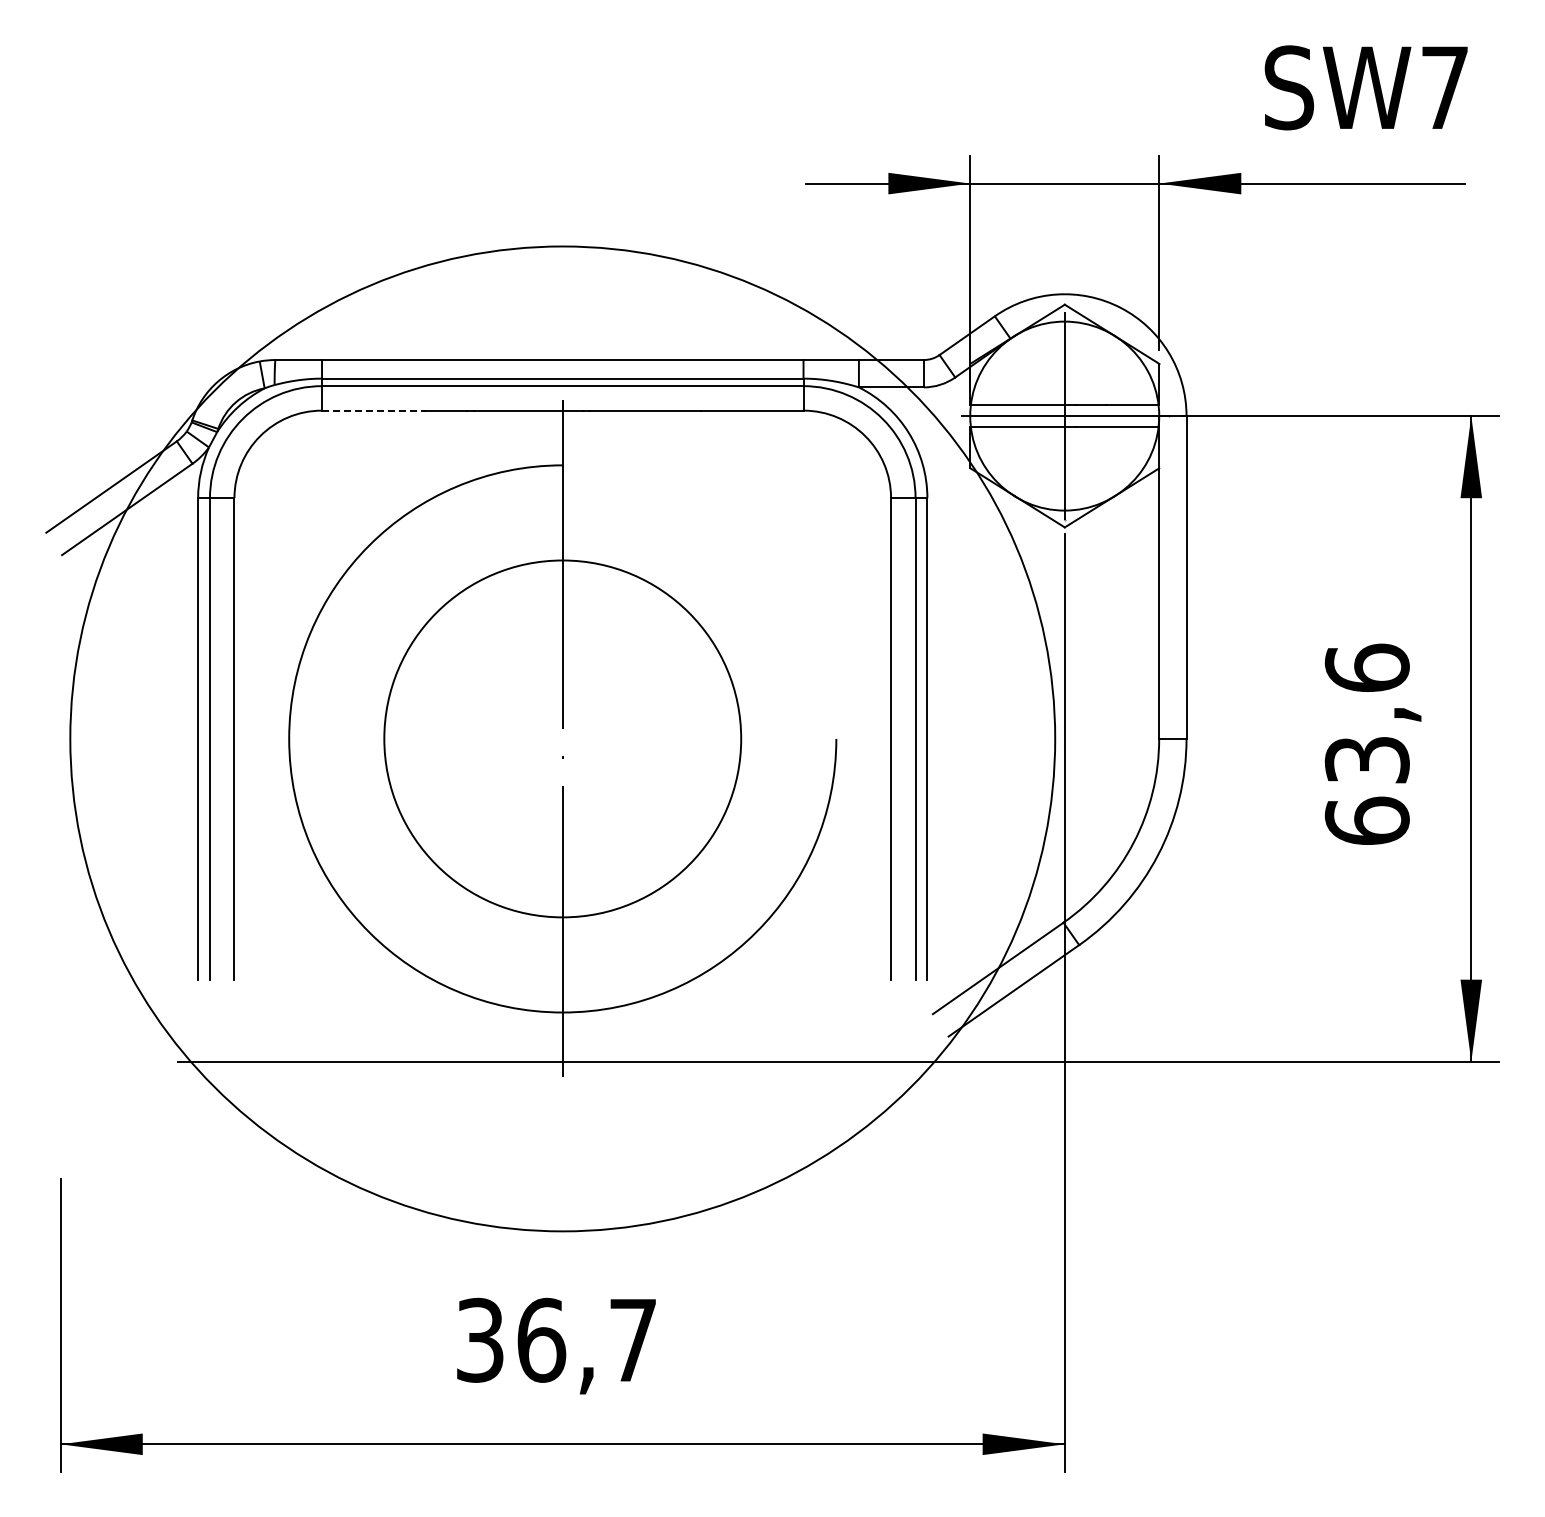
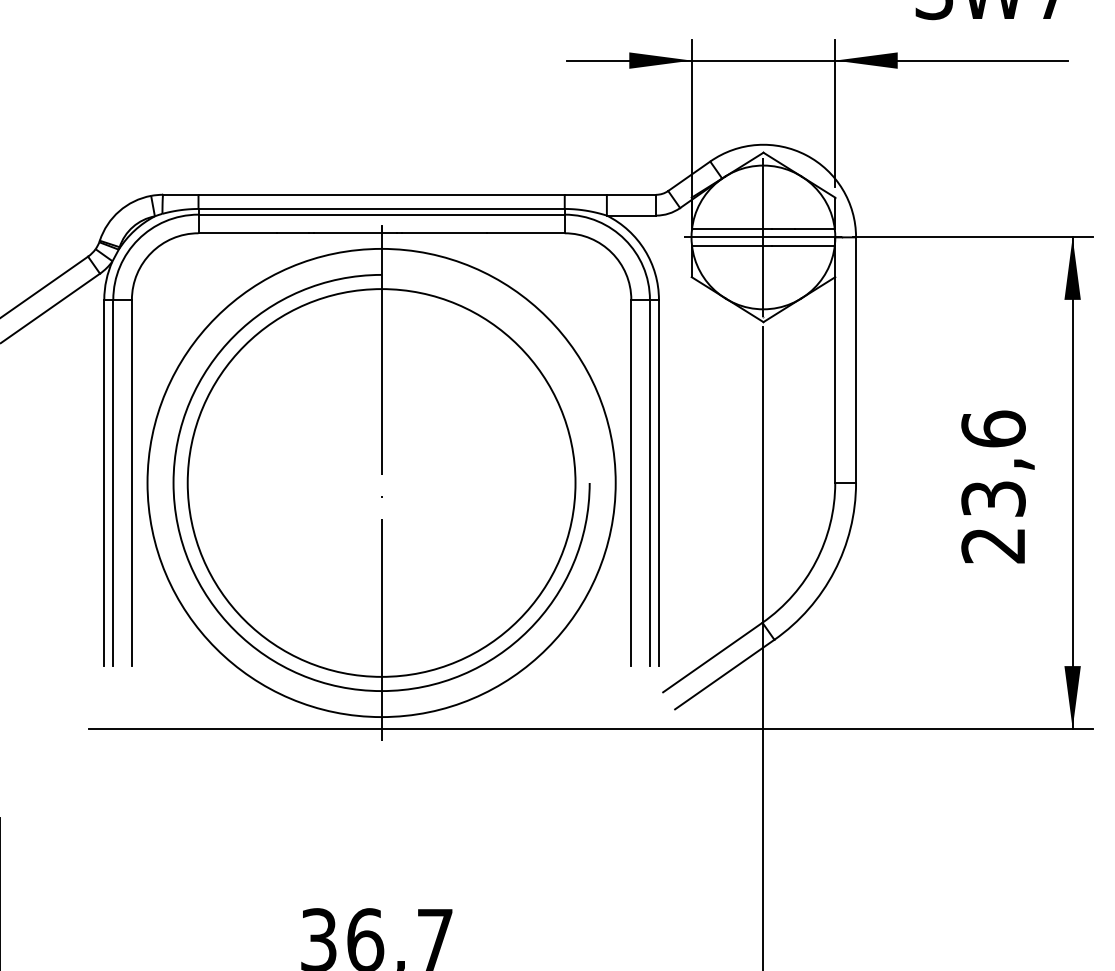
line: (373, 410) -> (237, 233), dashed -> solid
circle: (562, 738) -> (381, 482), size x0.62
circle: (562, 738) -> (381, 482), size x1.43
text: (1366, 820) -> (992, 545), 63,6 -> 23,6

